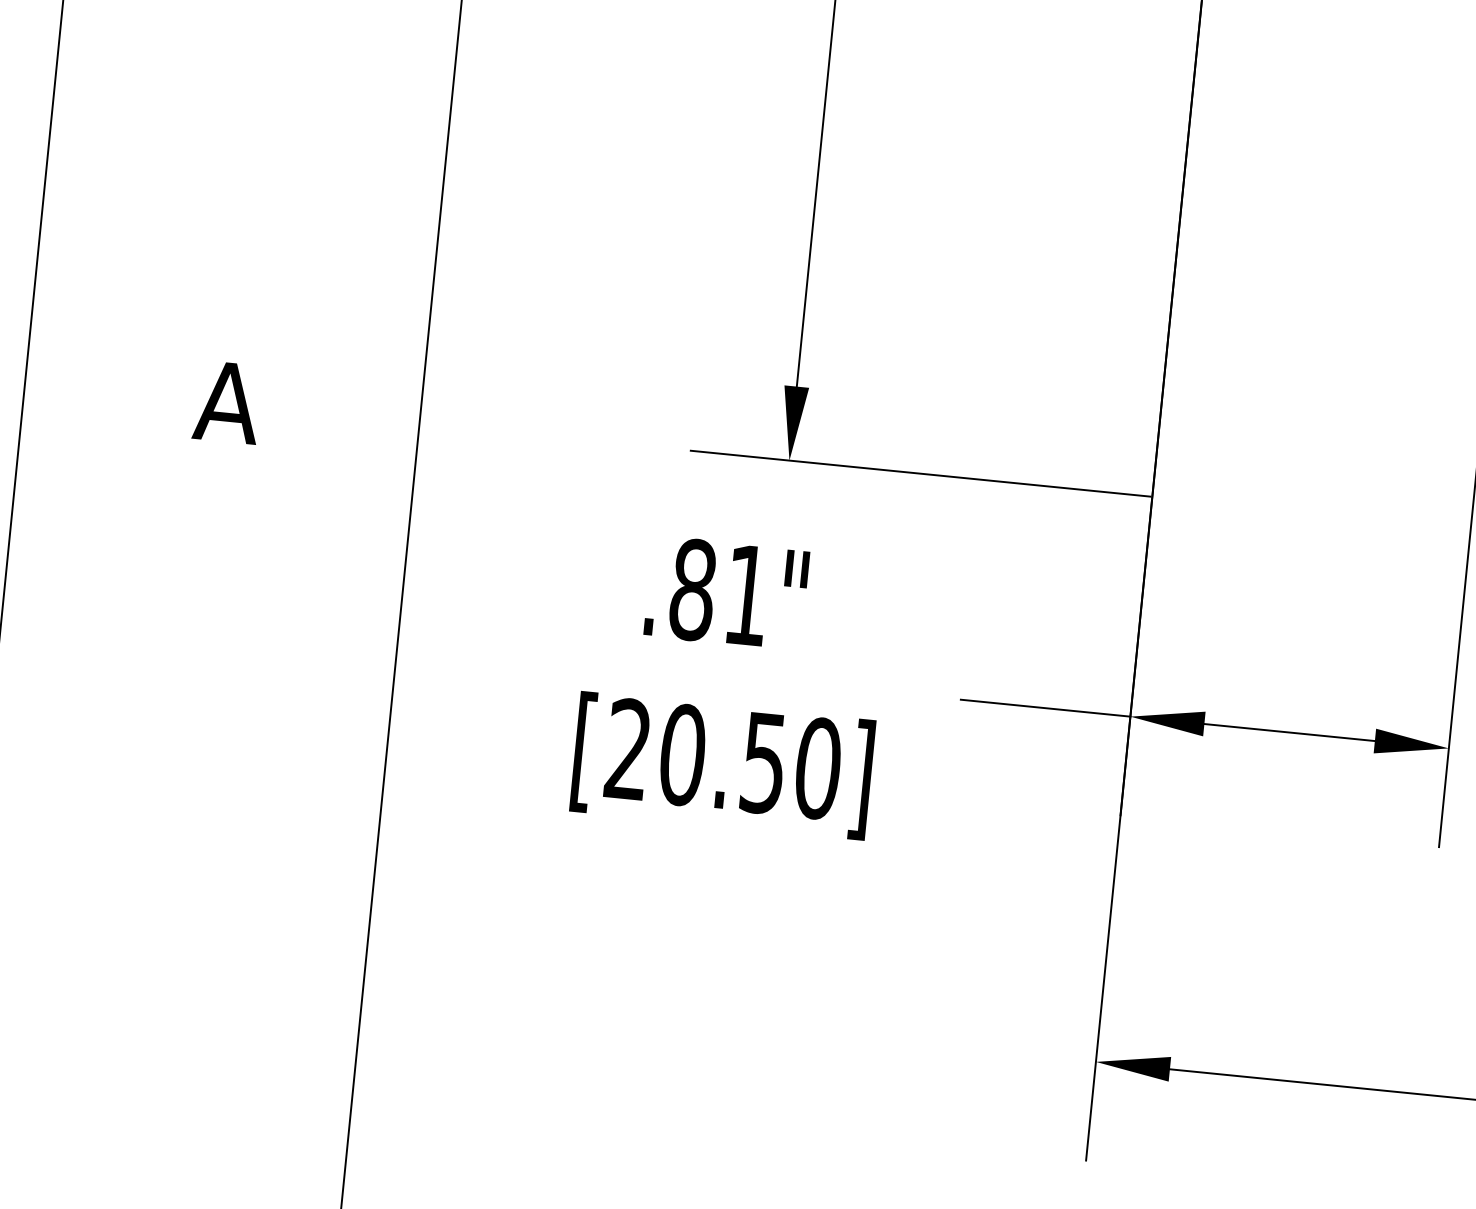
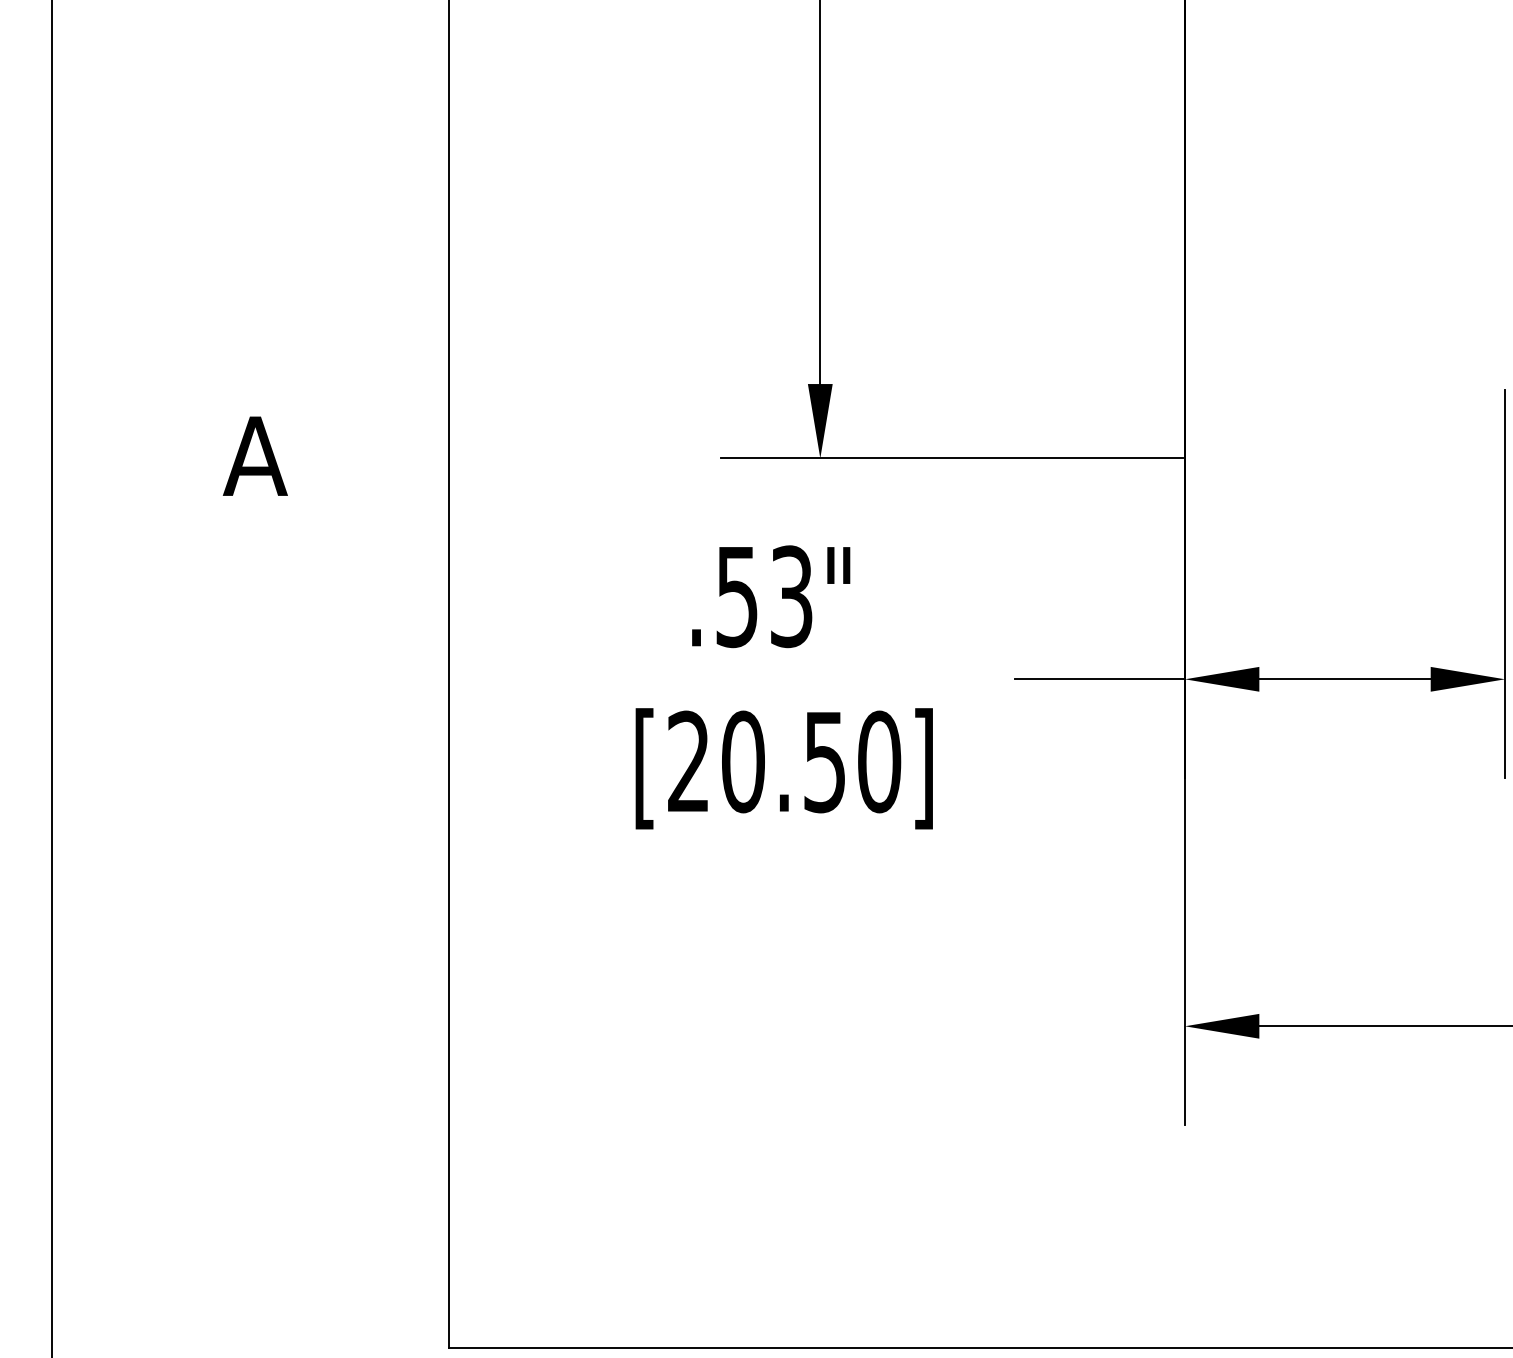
text: (720, 592) -> (764, 596), .81" -> .53"

